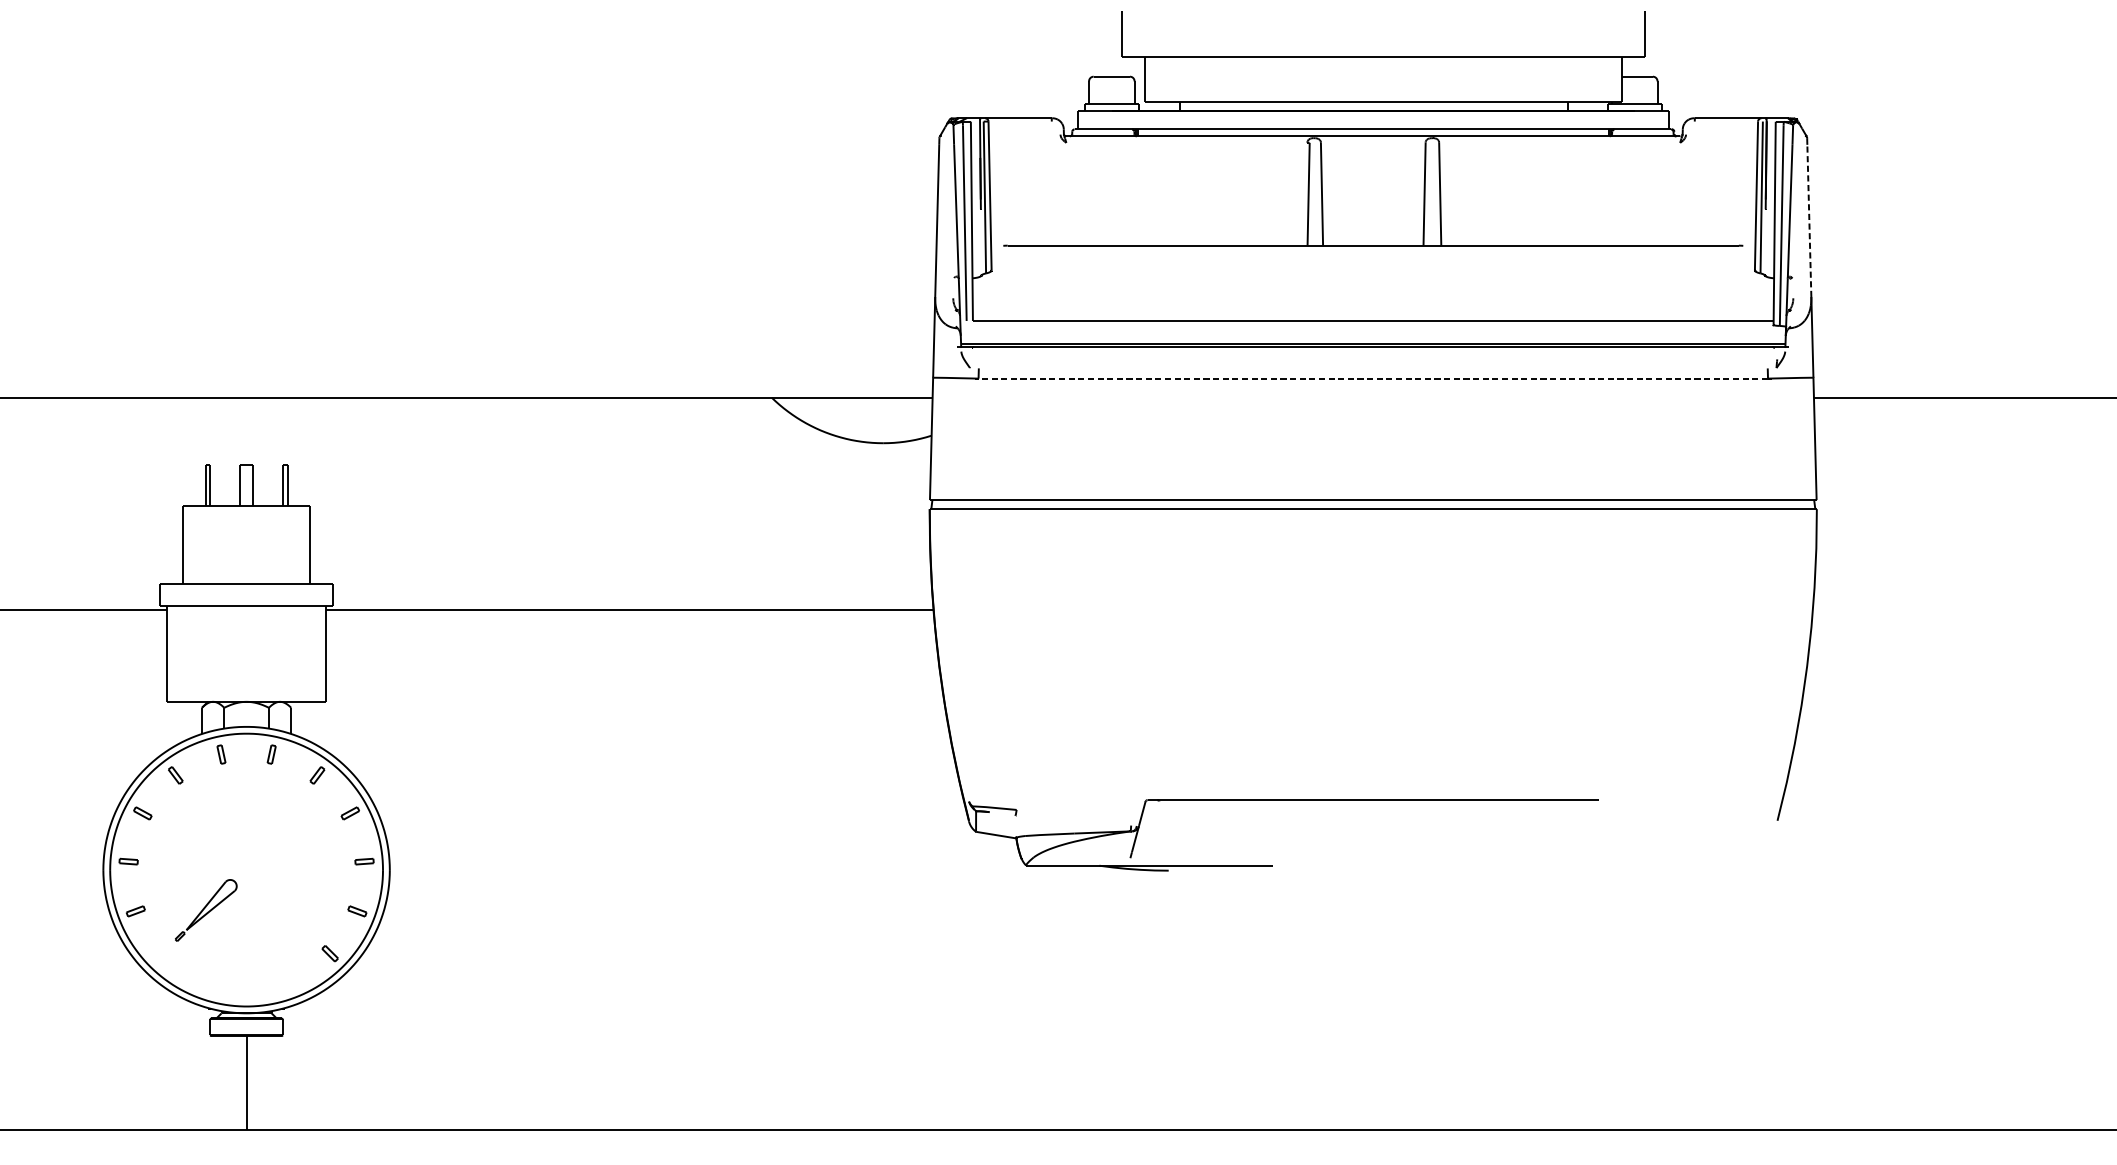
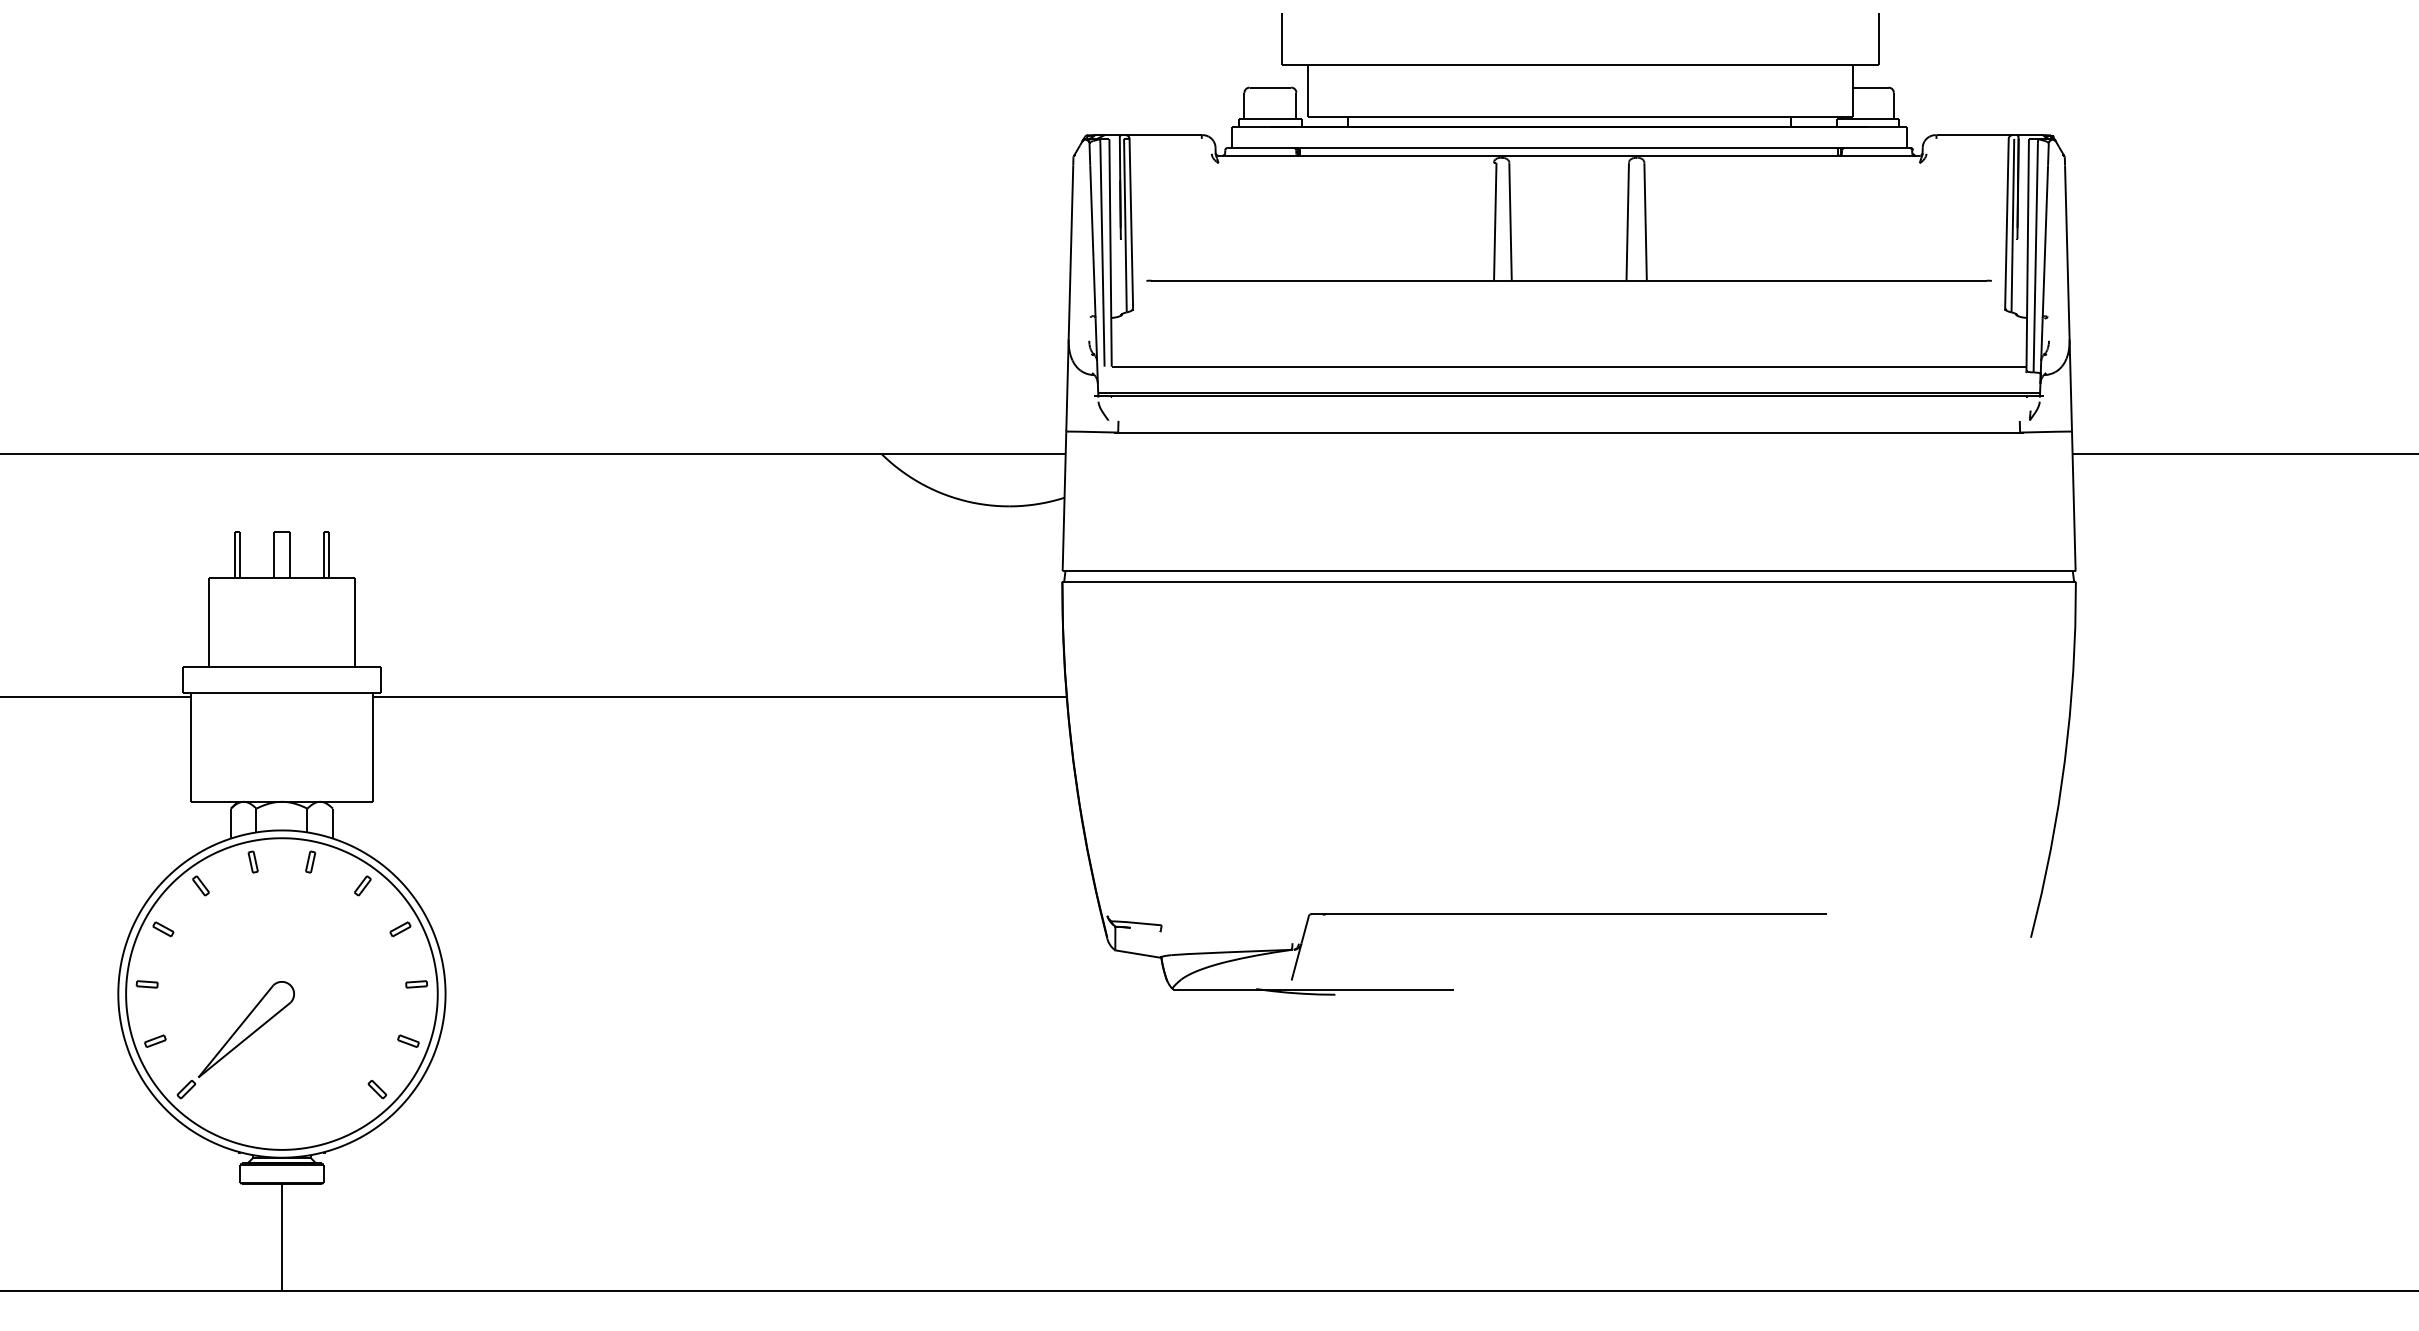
line: (1809, 221) -> (2067, 252), dashed -> solid
line: (1373, 378) -> (1569, 432), dashed -> solid
part: (205, 910) -> (235, 1040), size x1.67

